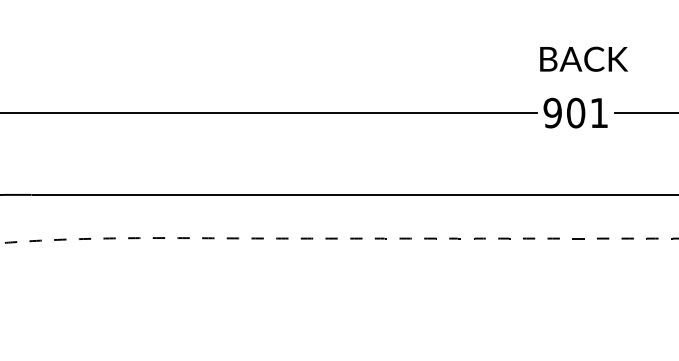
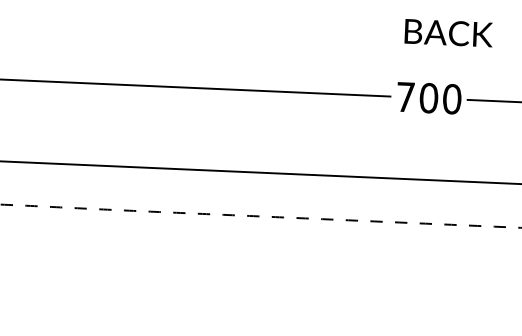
text: (584, 58) -> (449, 32), moved
text: (575, 112) -> (428, 97), 901 -> 700

